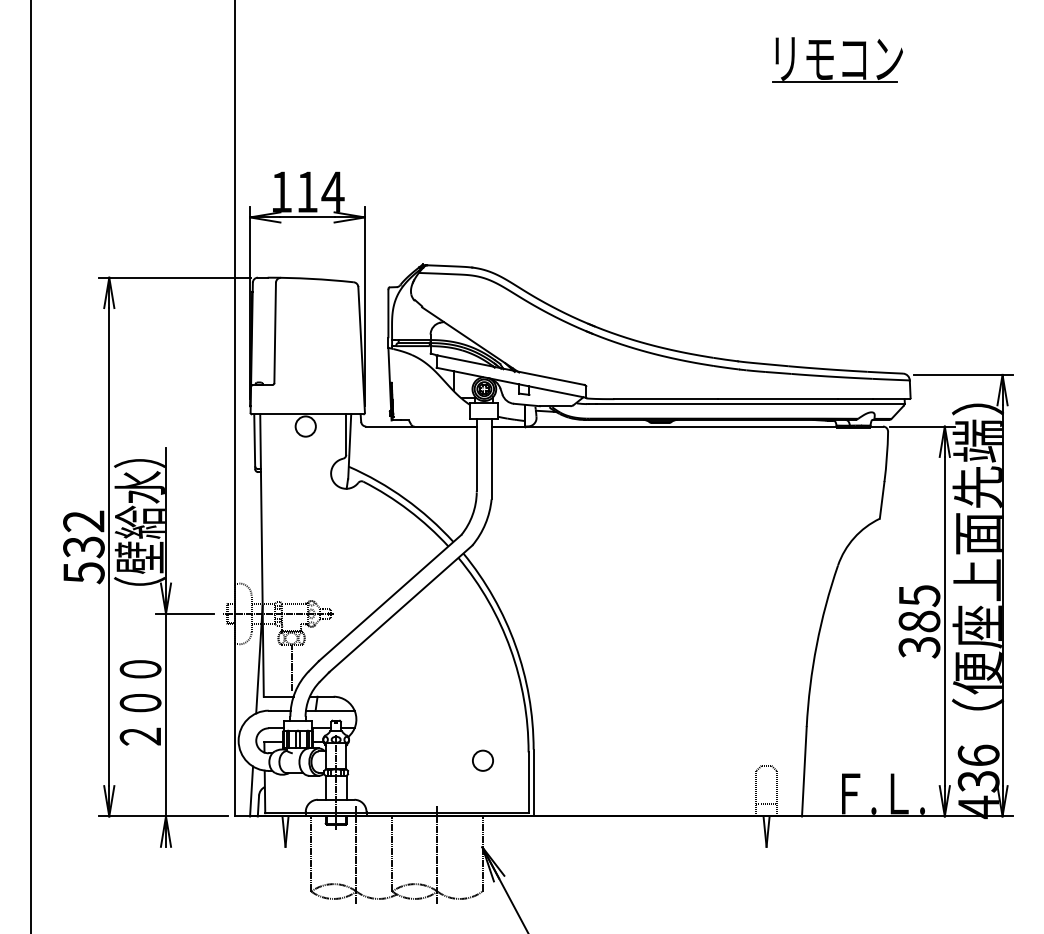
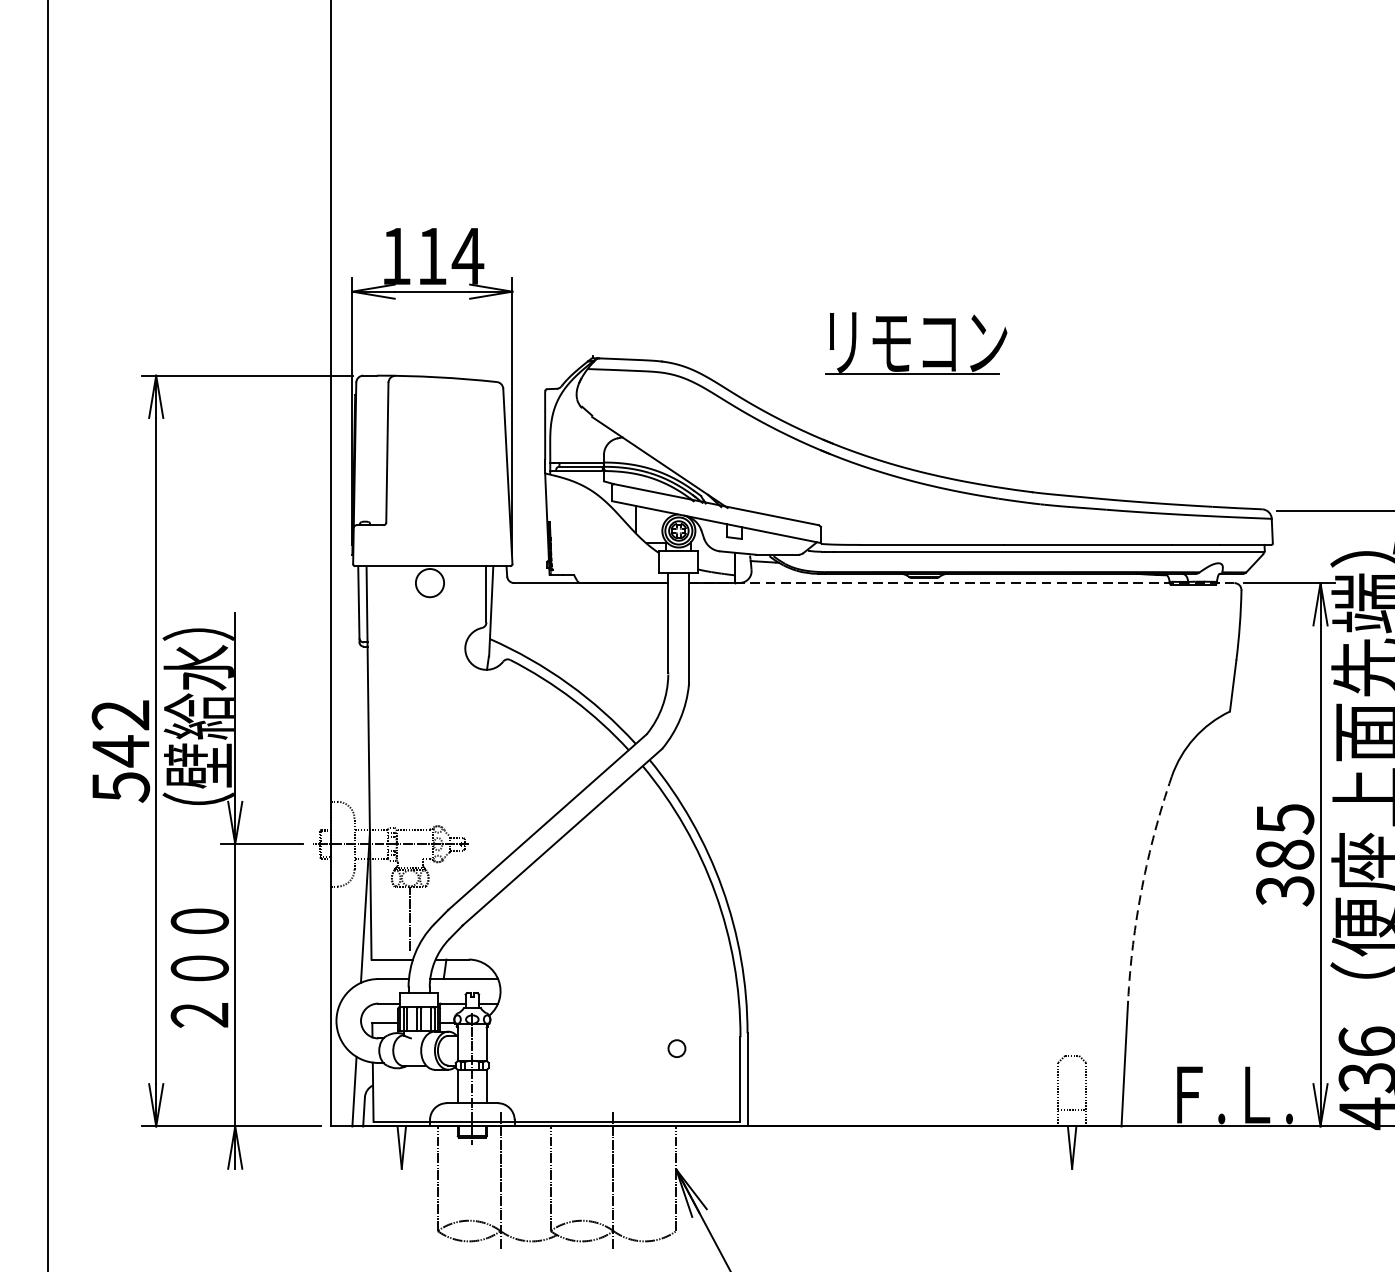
part: (837, 59) -> (915, 343), moved
line: (687, 426) -> (961, 583), solid -> dashed
text: (83, 546) -> (120, 750), 532 -> 542
arc: (816, 645) -> (1141, 888), solid -> dashed
circle: (482, 760) -> (676, 1048), size x0.6

